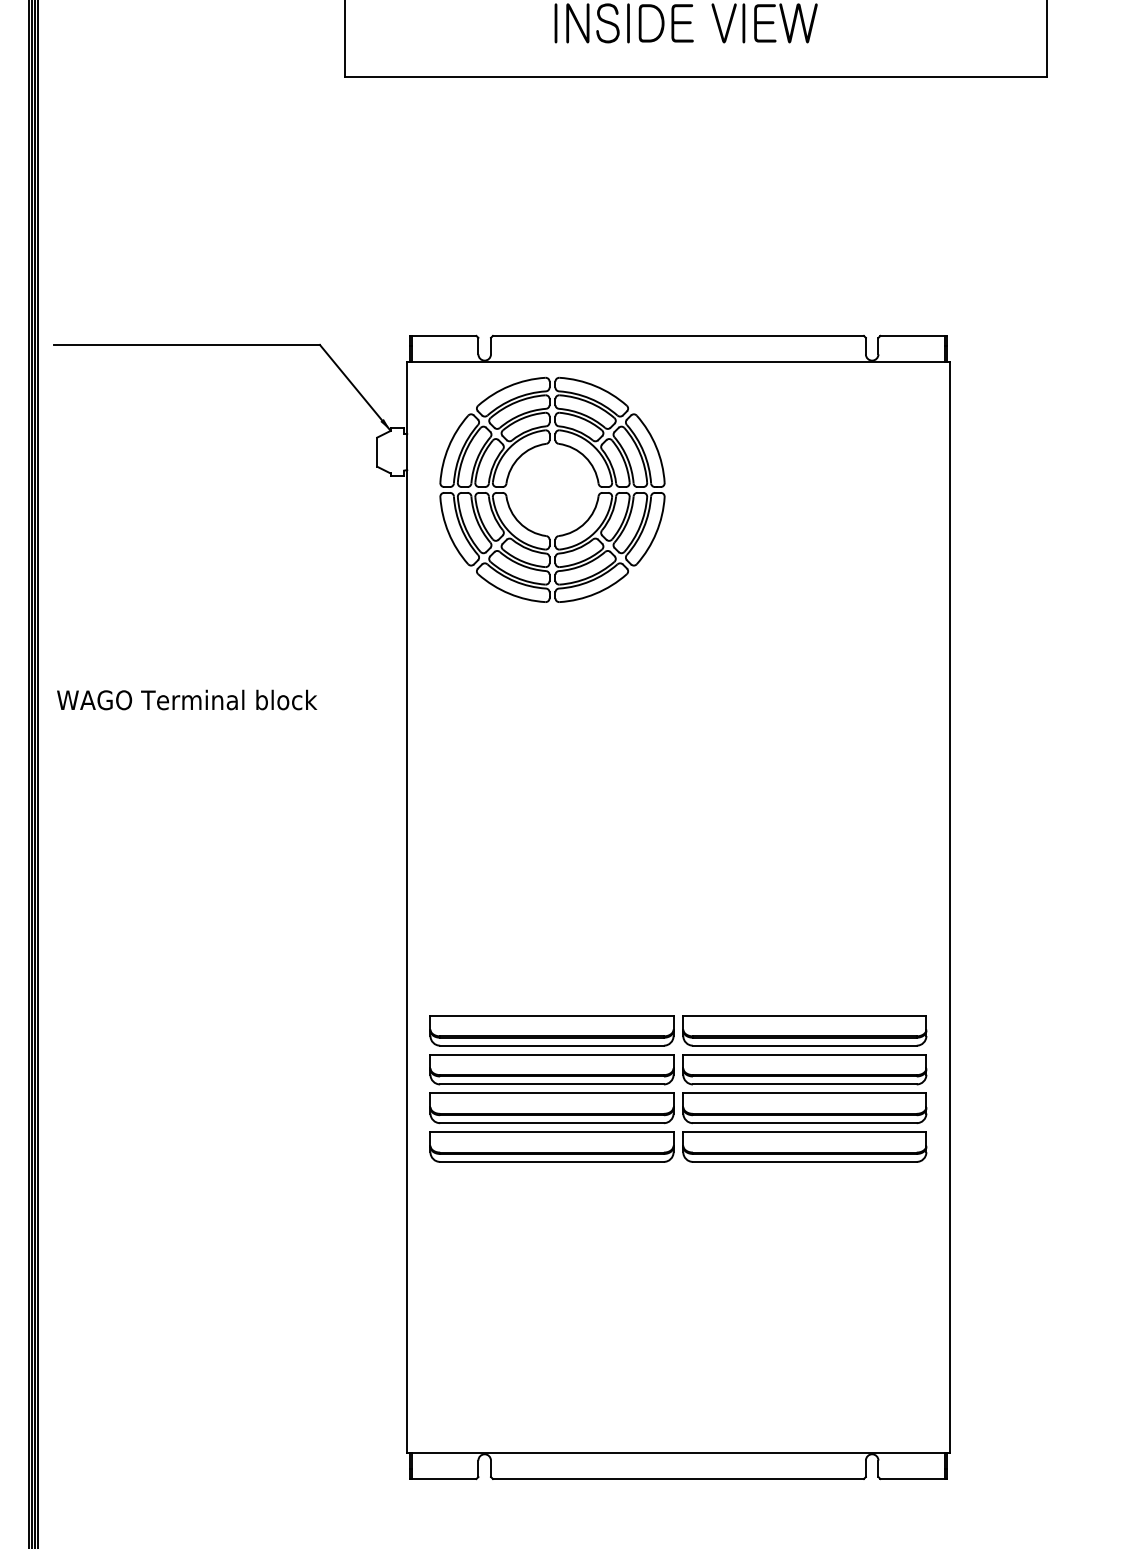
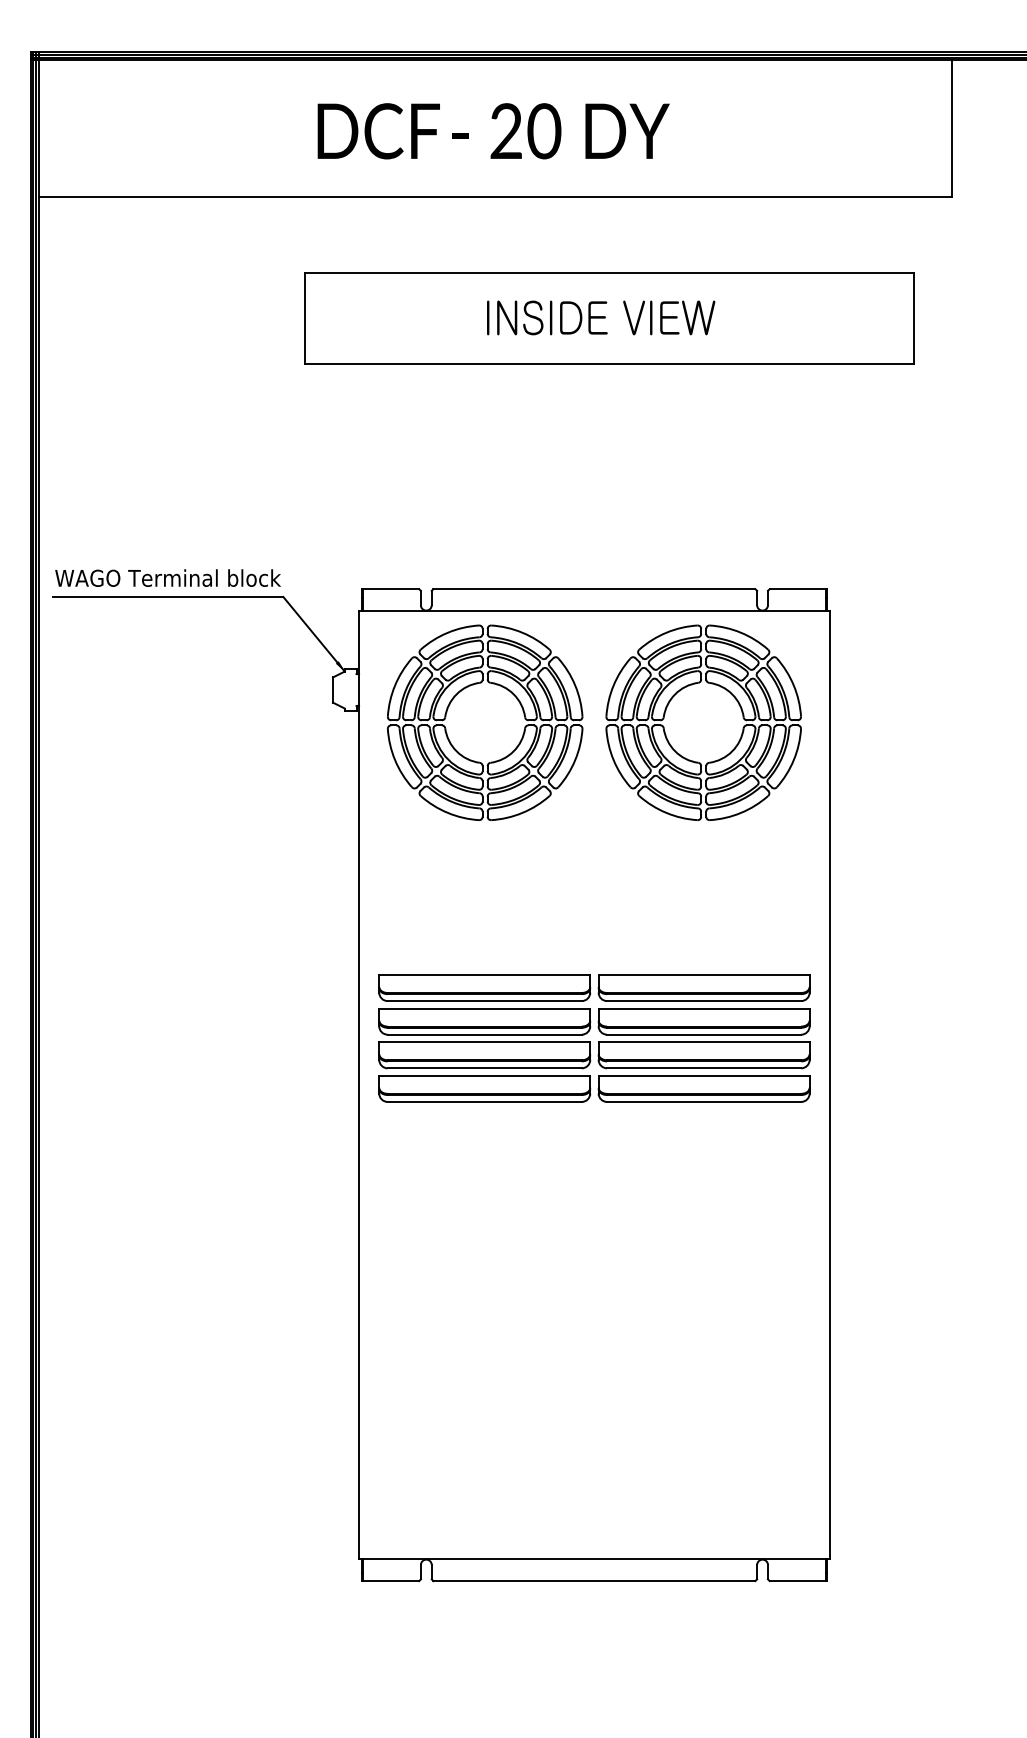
part: (791, 446) -> (692, 685), added
text: (186, 699) -> (167, 577), moved
part: (678, 1088) -> (594, 1038), moved

